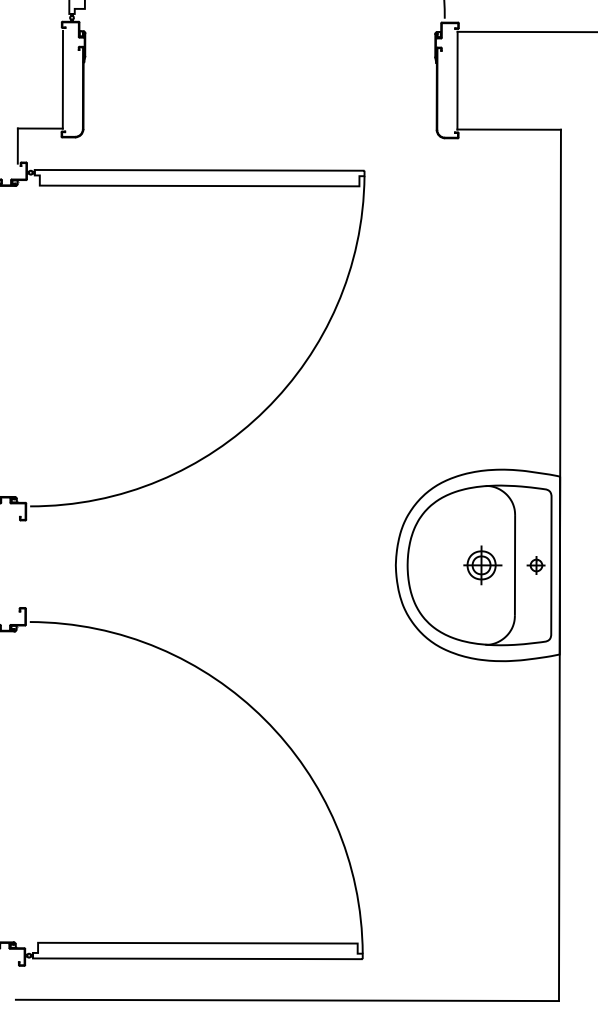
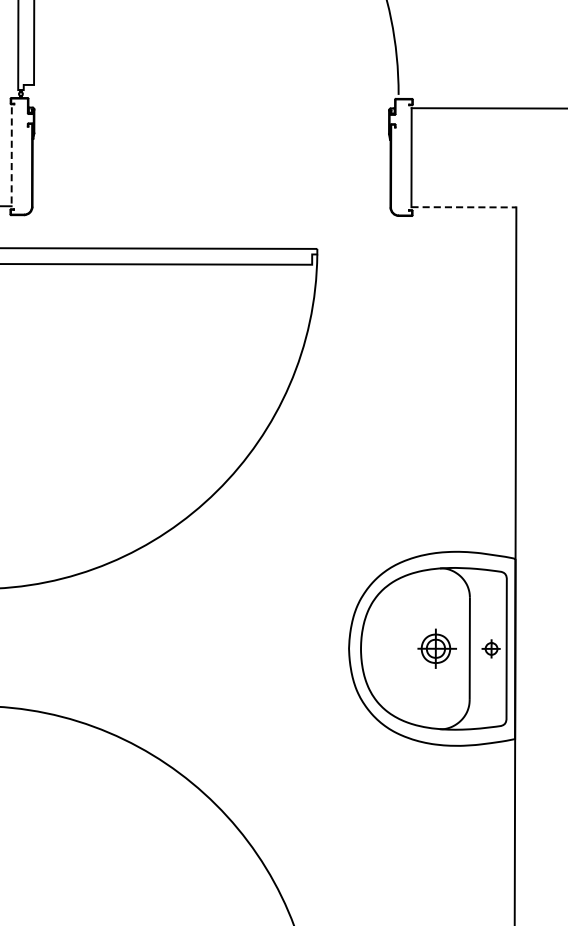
line: (62, 79) -> (11, 156), solid -> dashed
line: (509, 129) -> (464, 207), solid -> dashed

